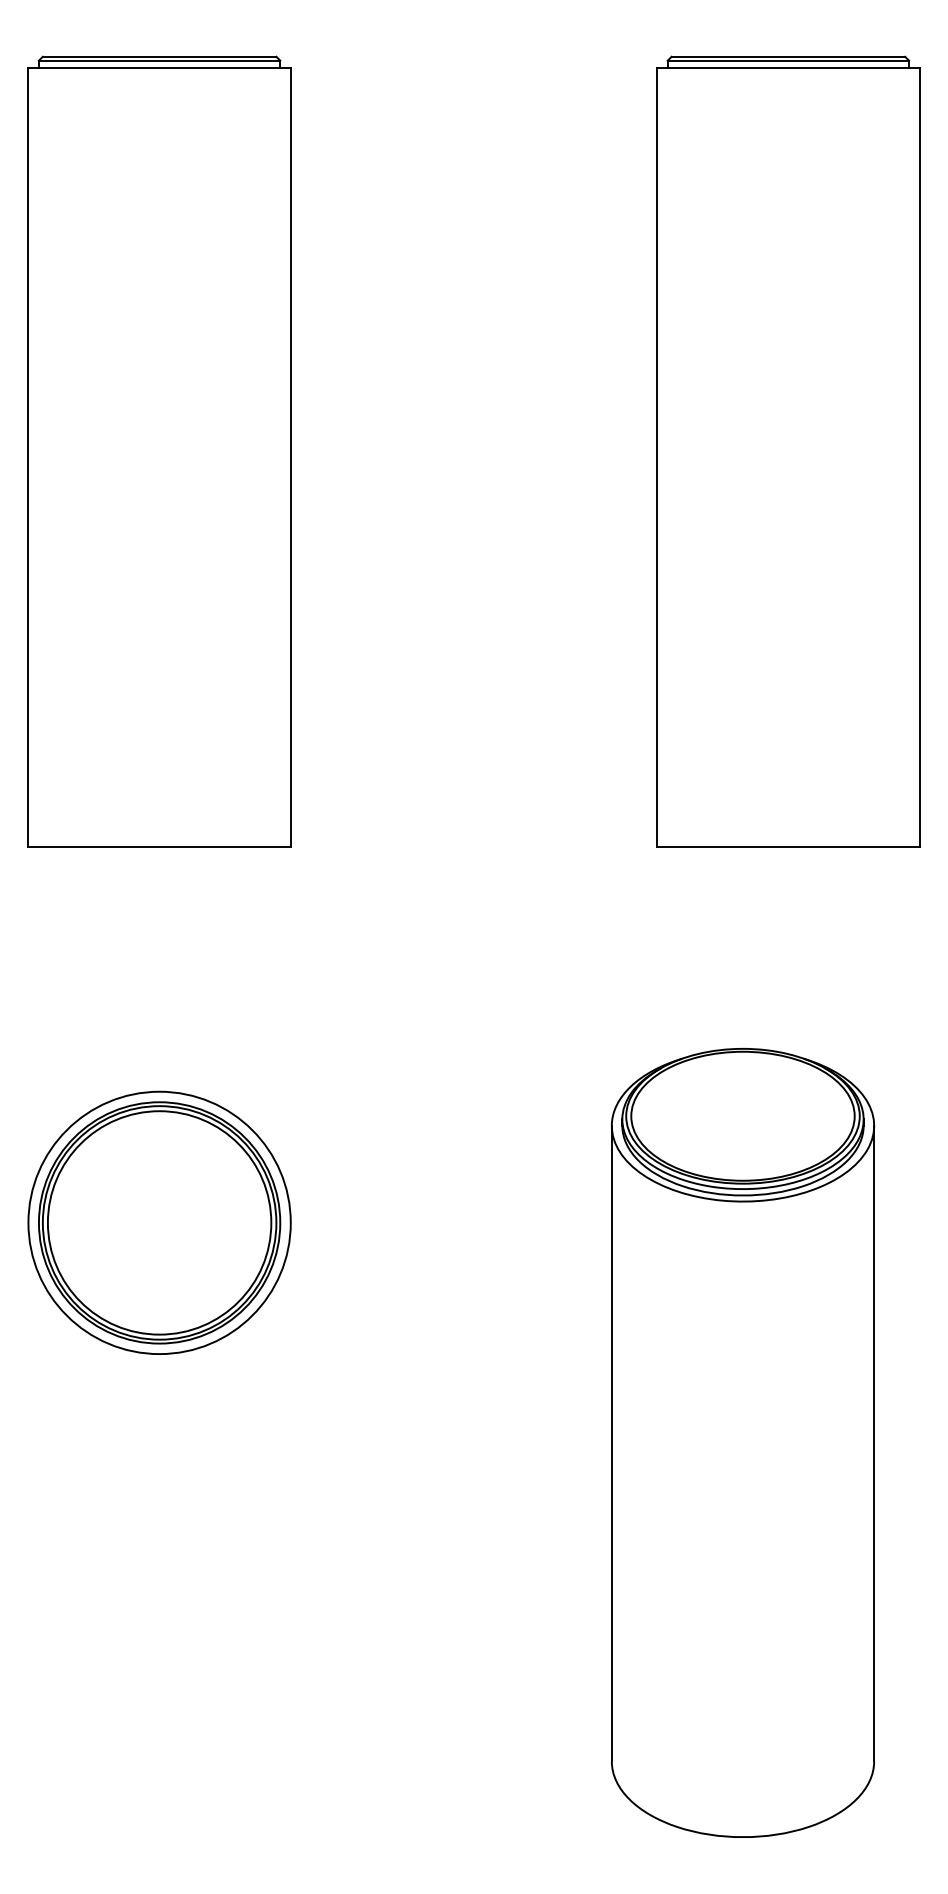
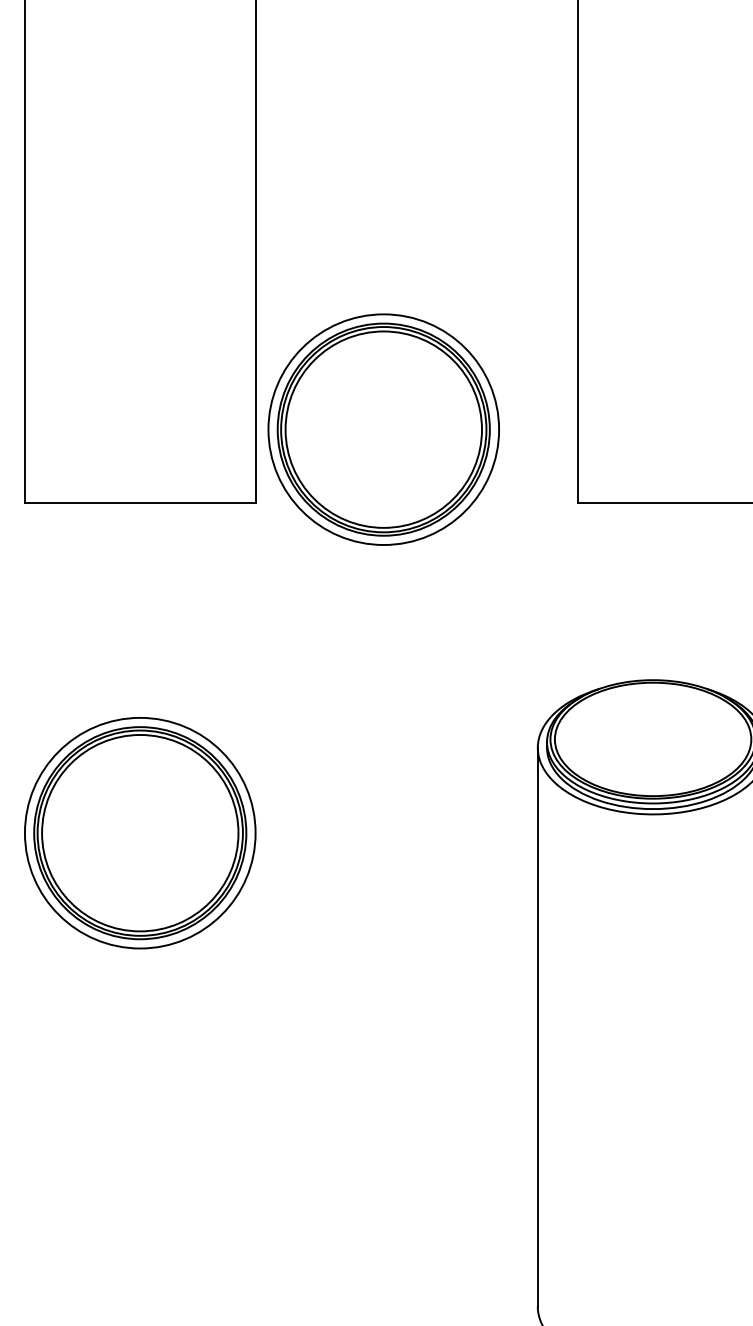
part: (436, 763) -> (383, 429), added

